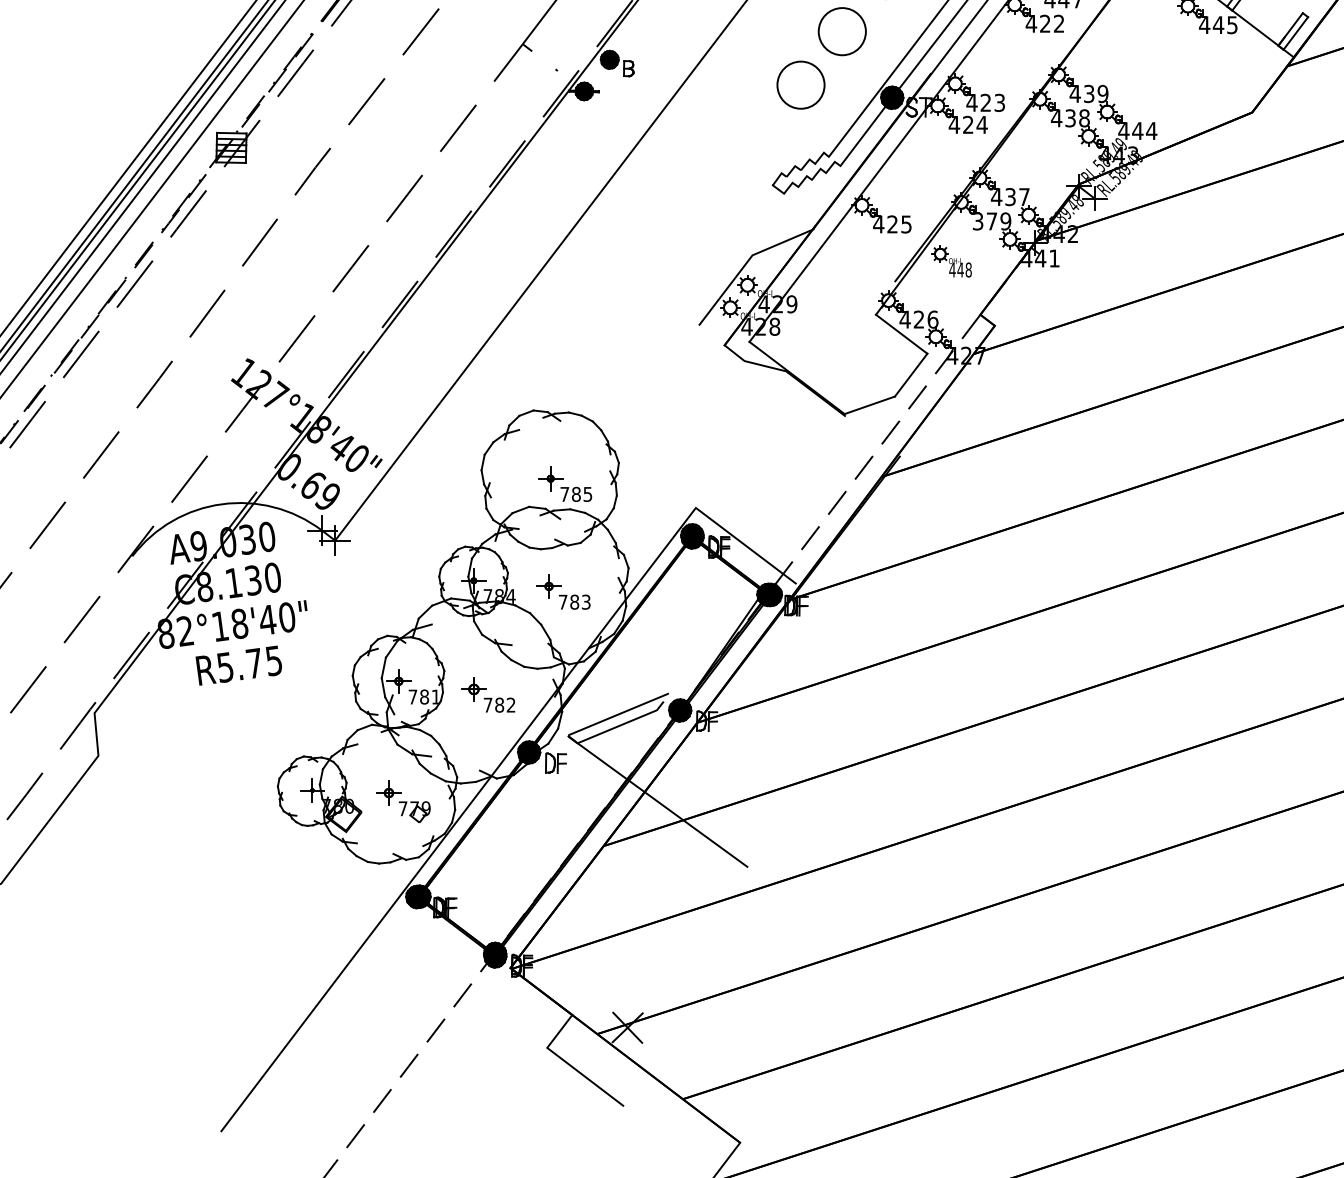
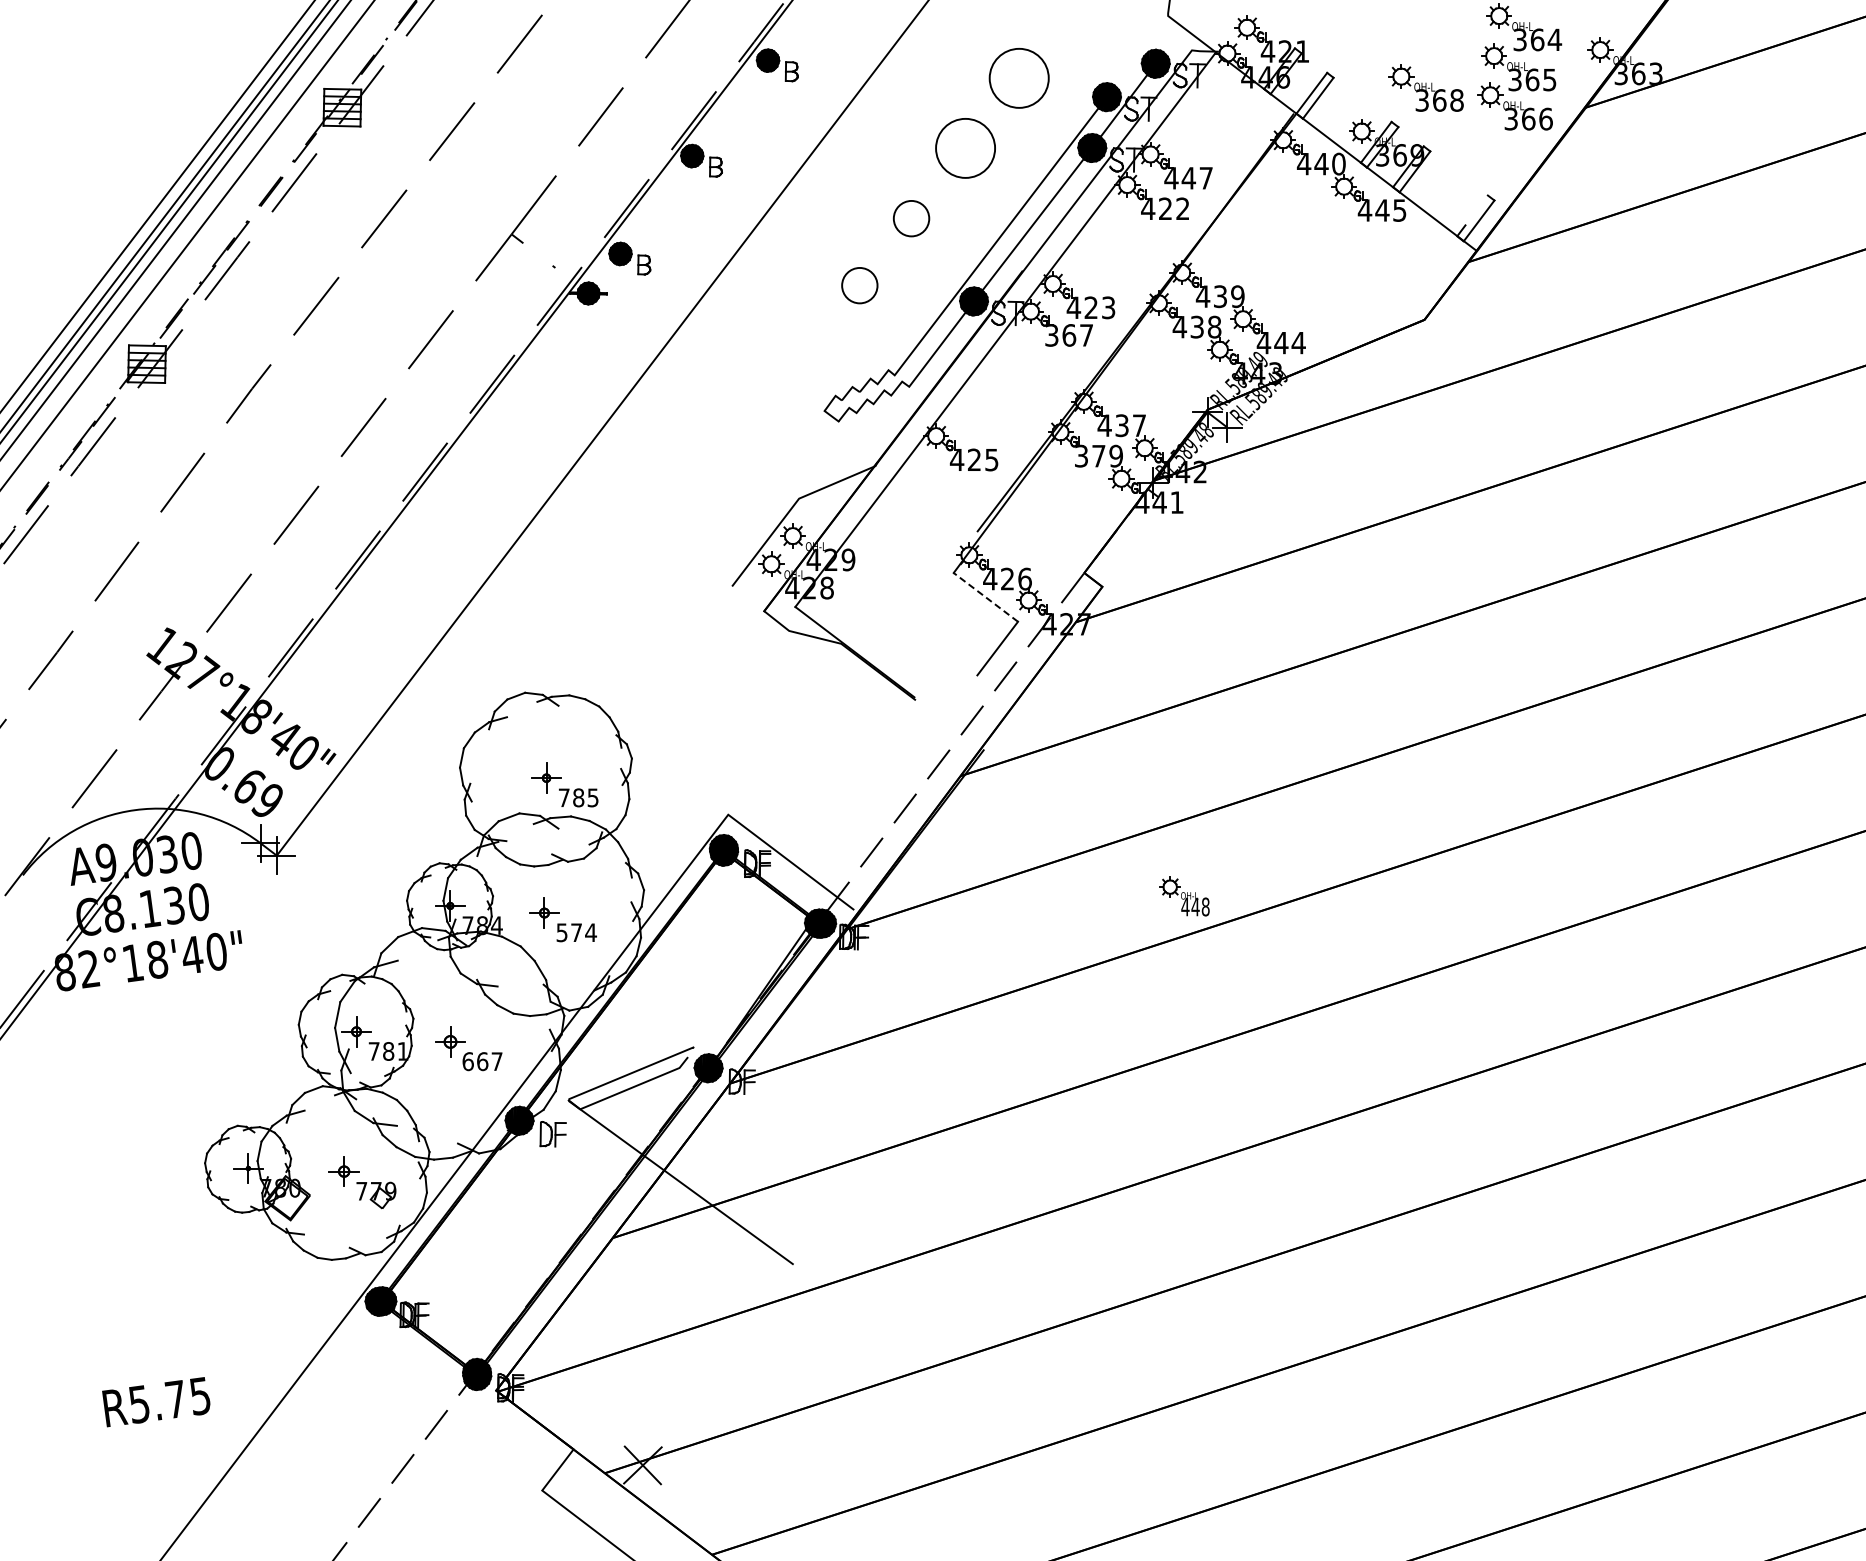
line: (1290, 29) -> (1472, 215), removed
circle: (842, 31) -> (911, 218), size x0.6
circle: (800, 85) -> (859, 285), size x0.6
text: (967, 125) -> (1068, 335), 424 -> 367
part: (951, 261) -> (1184, 896), moved
line: (901, 334) -> (985, 597), solid -> dashed
line: (869, 405) -> (945, 686), removed
text: (574, 602) -> (576, 932), 783 -> 574
text: (239, 665) -> (156, 1402), moved
text: (499, 705) -> (482, 1061), 782 -> 667

